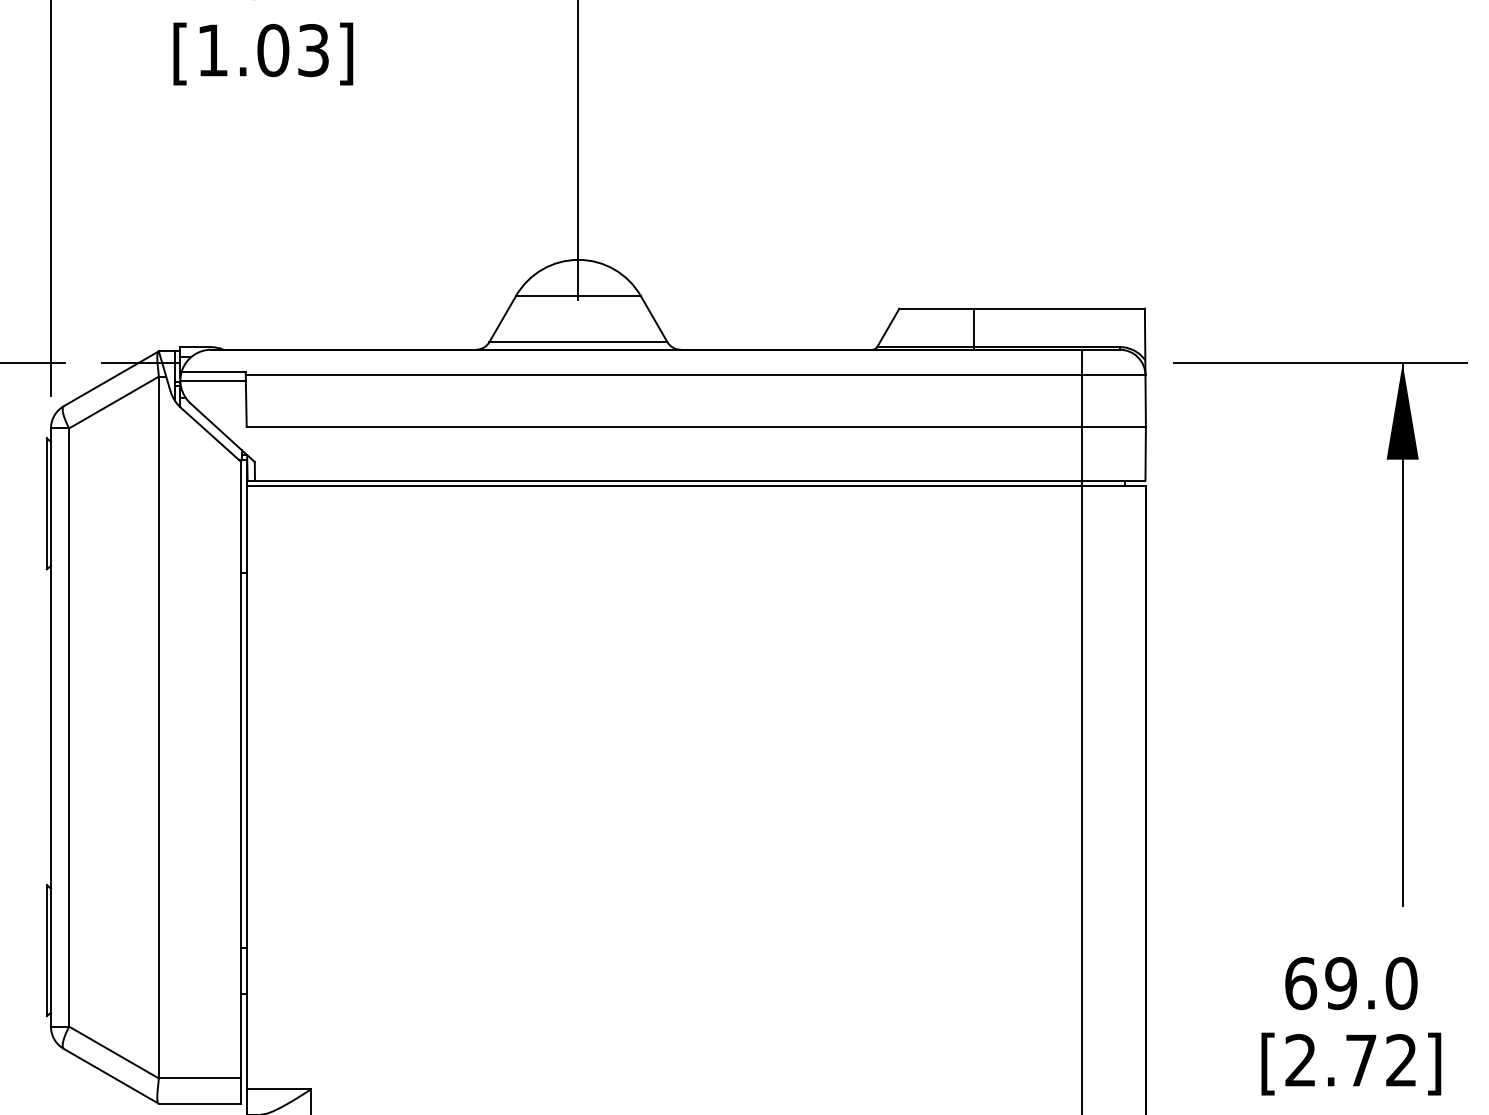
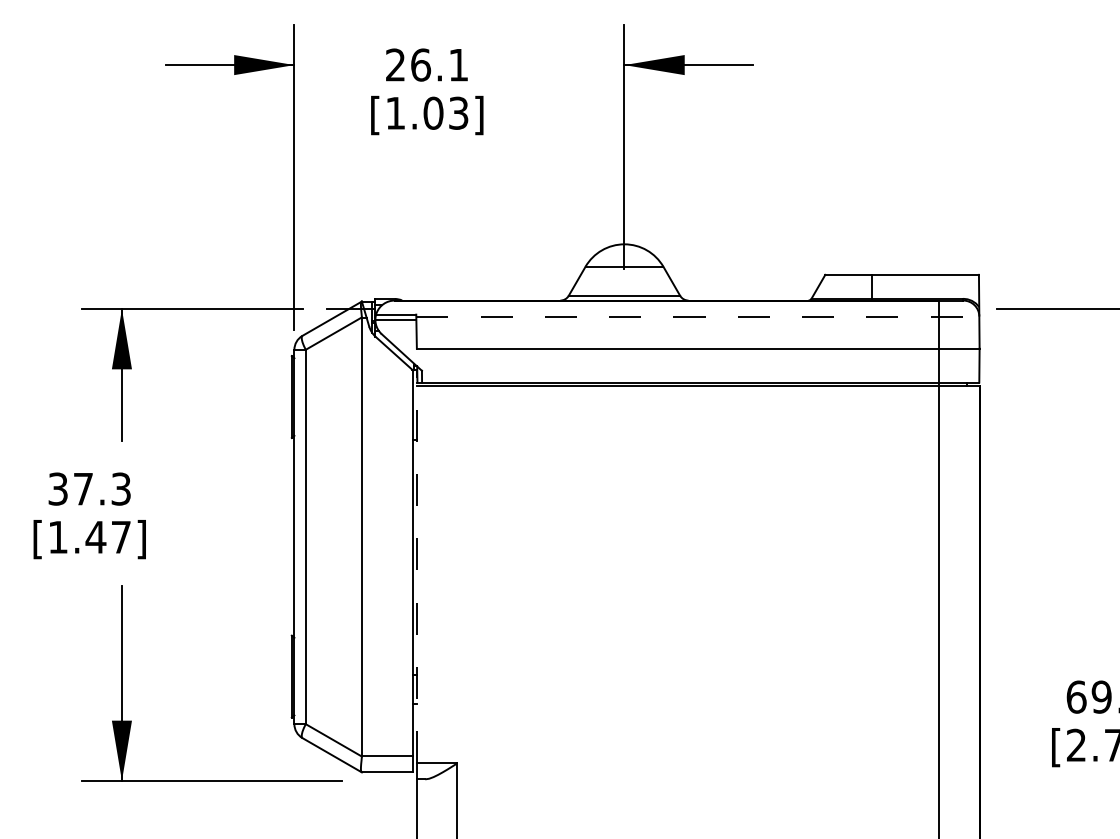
line: (695, 375) -> (697, 316), solid -> dashed
line: (247, 774) -> (417, 566), solid -> dashed

